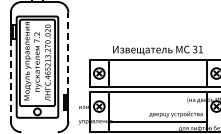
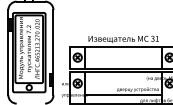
line: (68, 53) -> (53, 41), dashed -> solid
line: (10, 80) -> (8, 63), dashed -> solid

